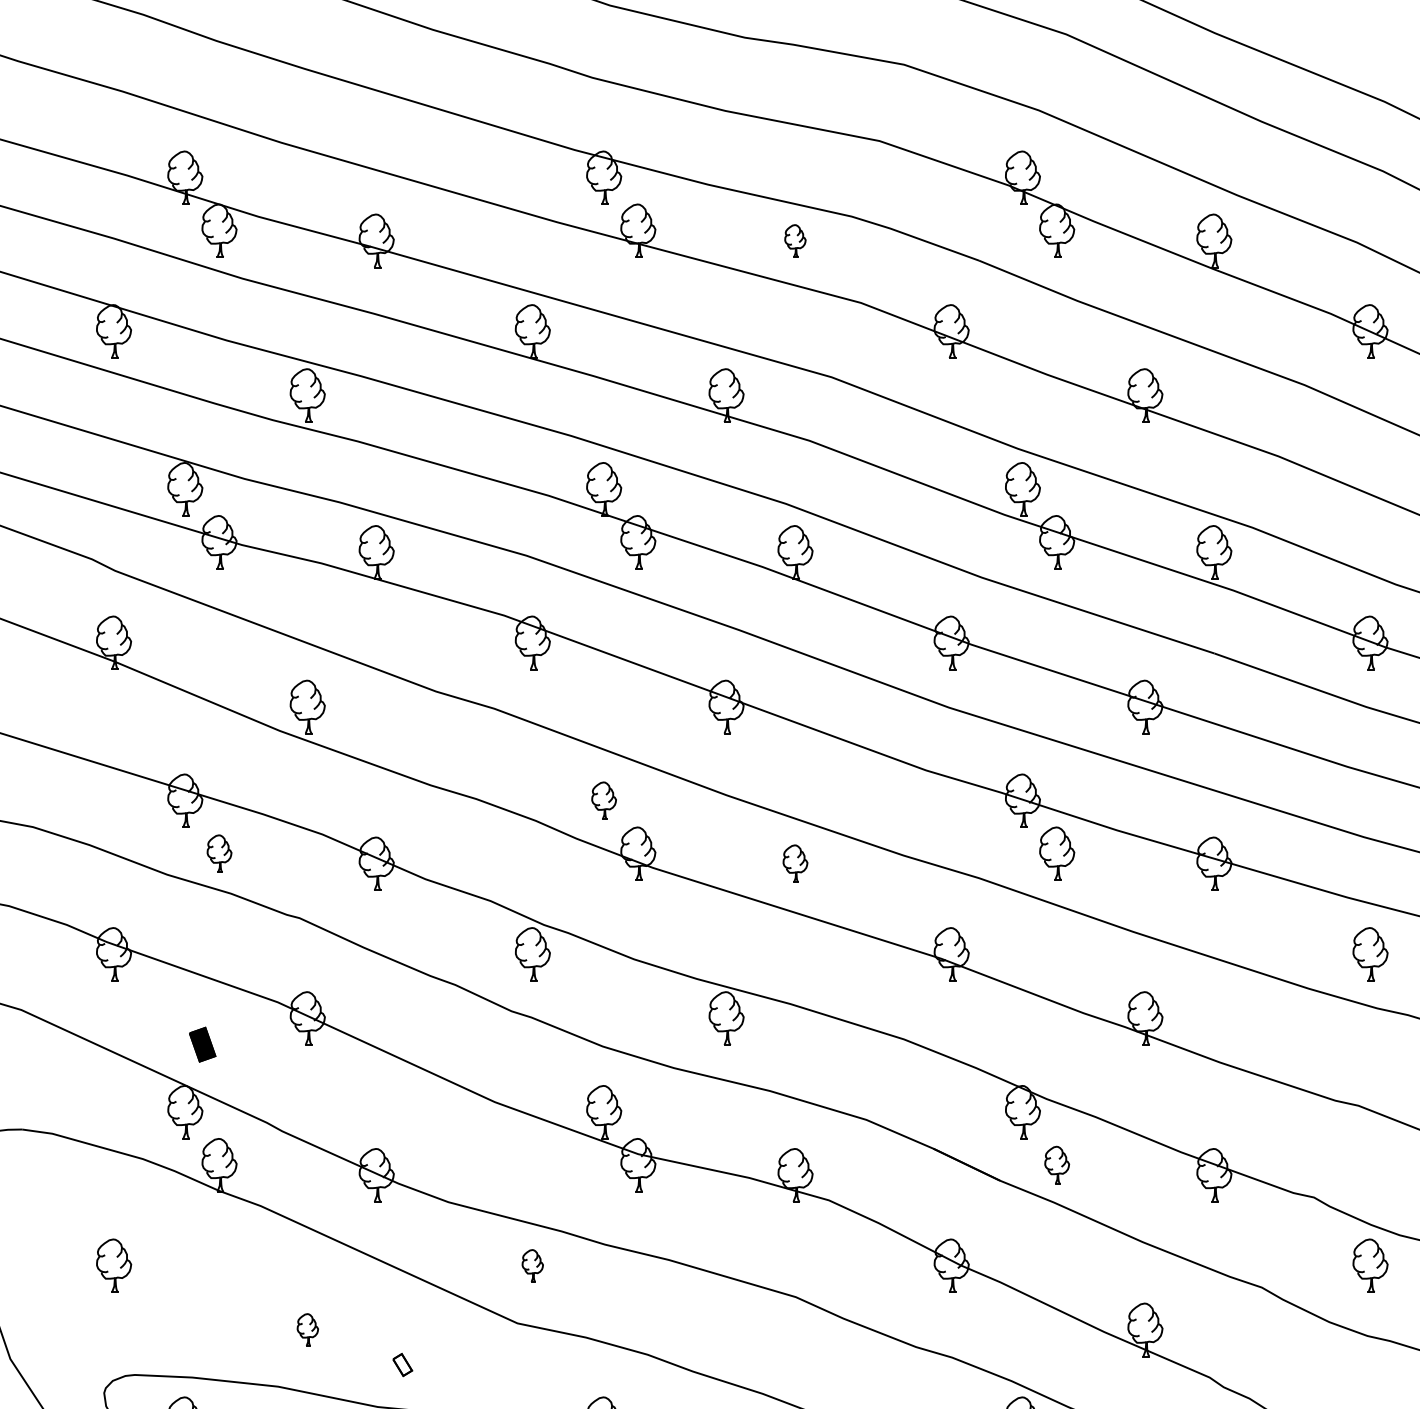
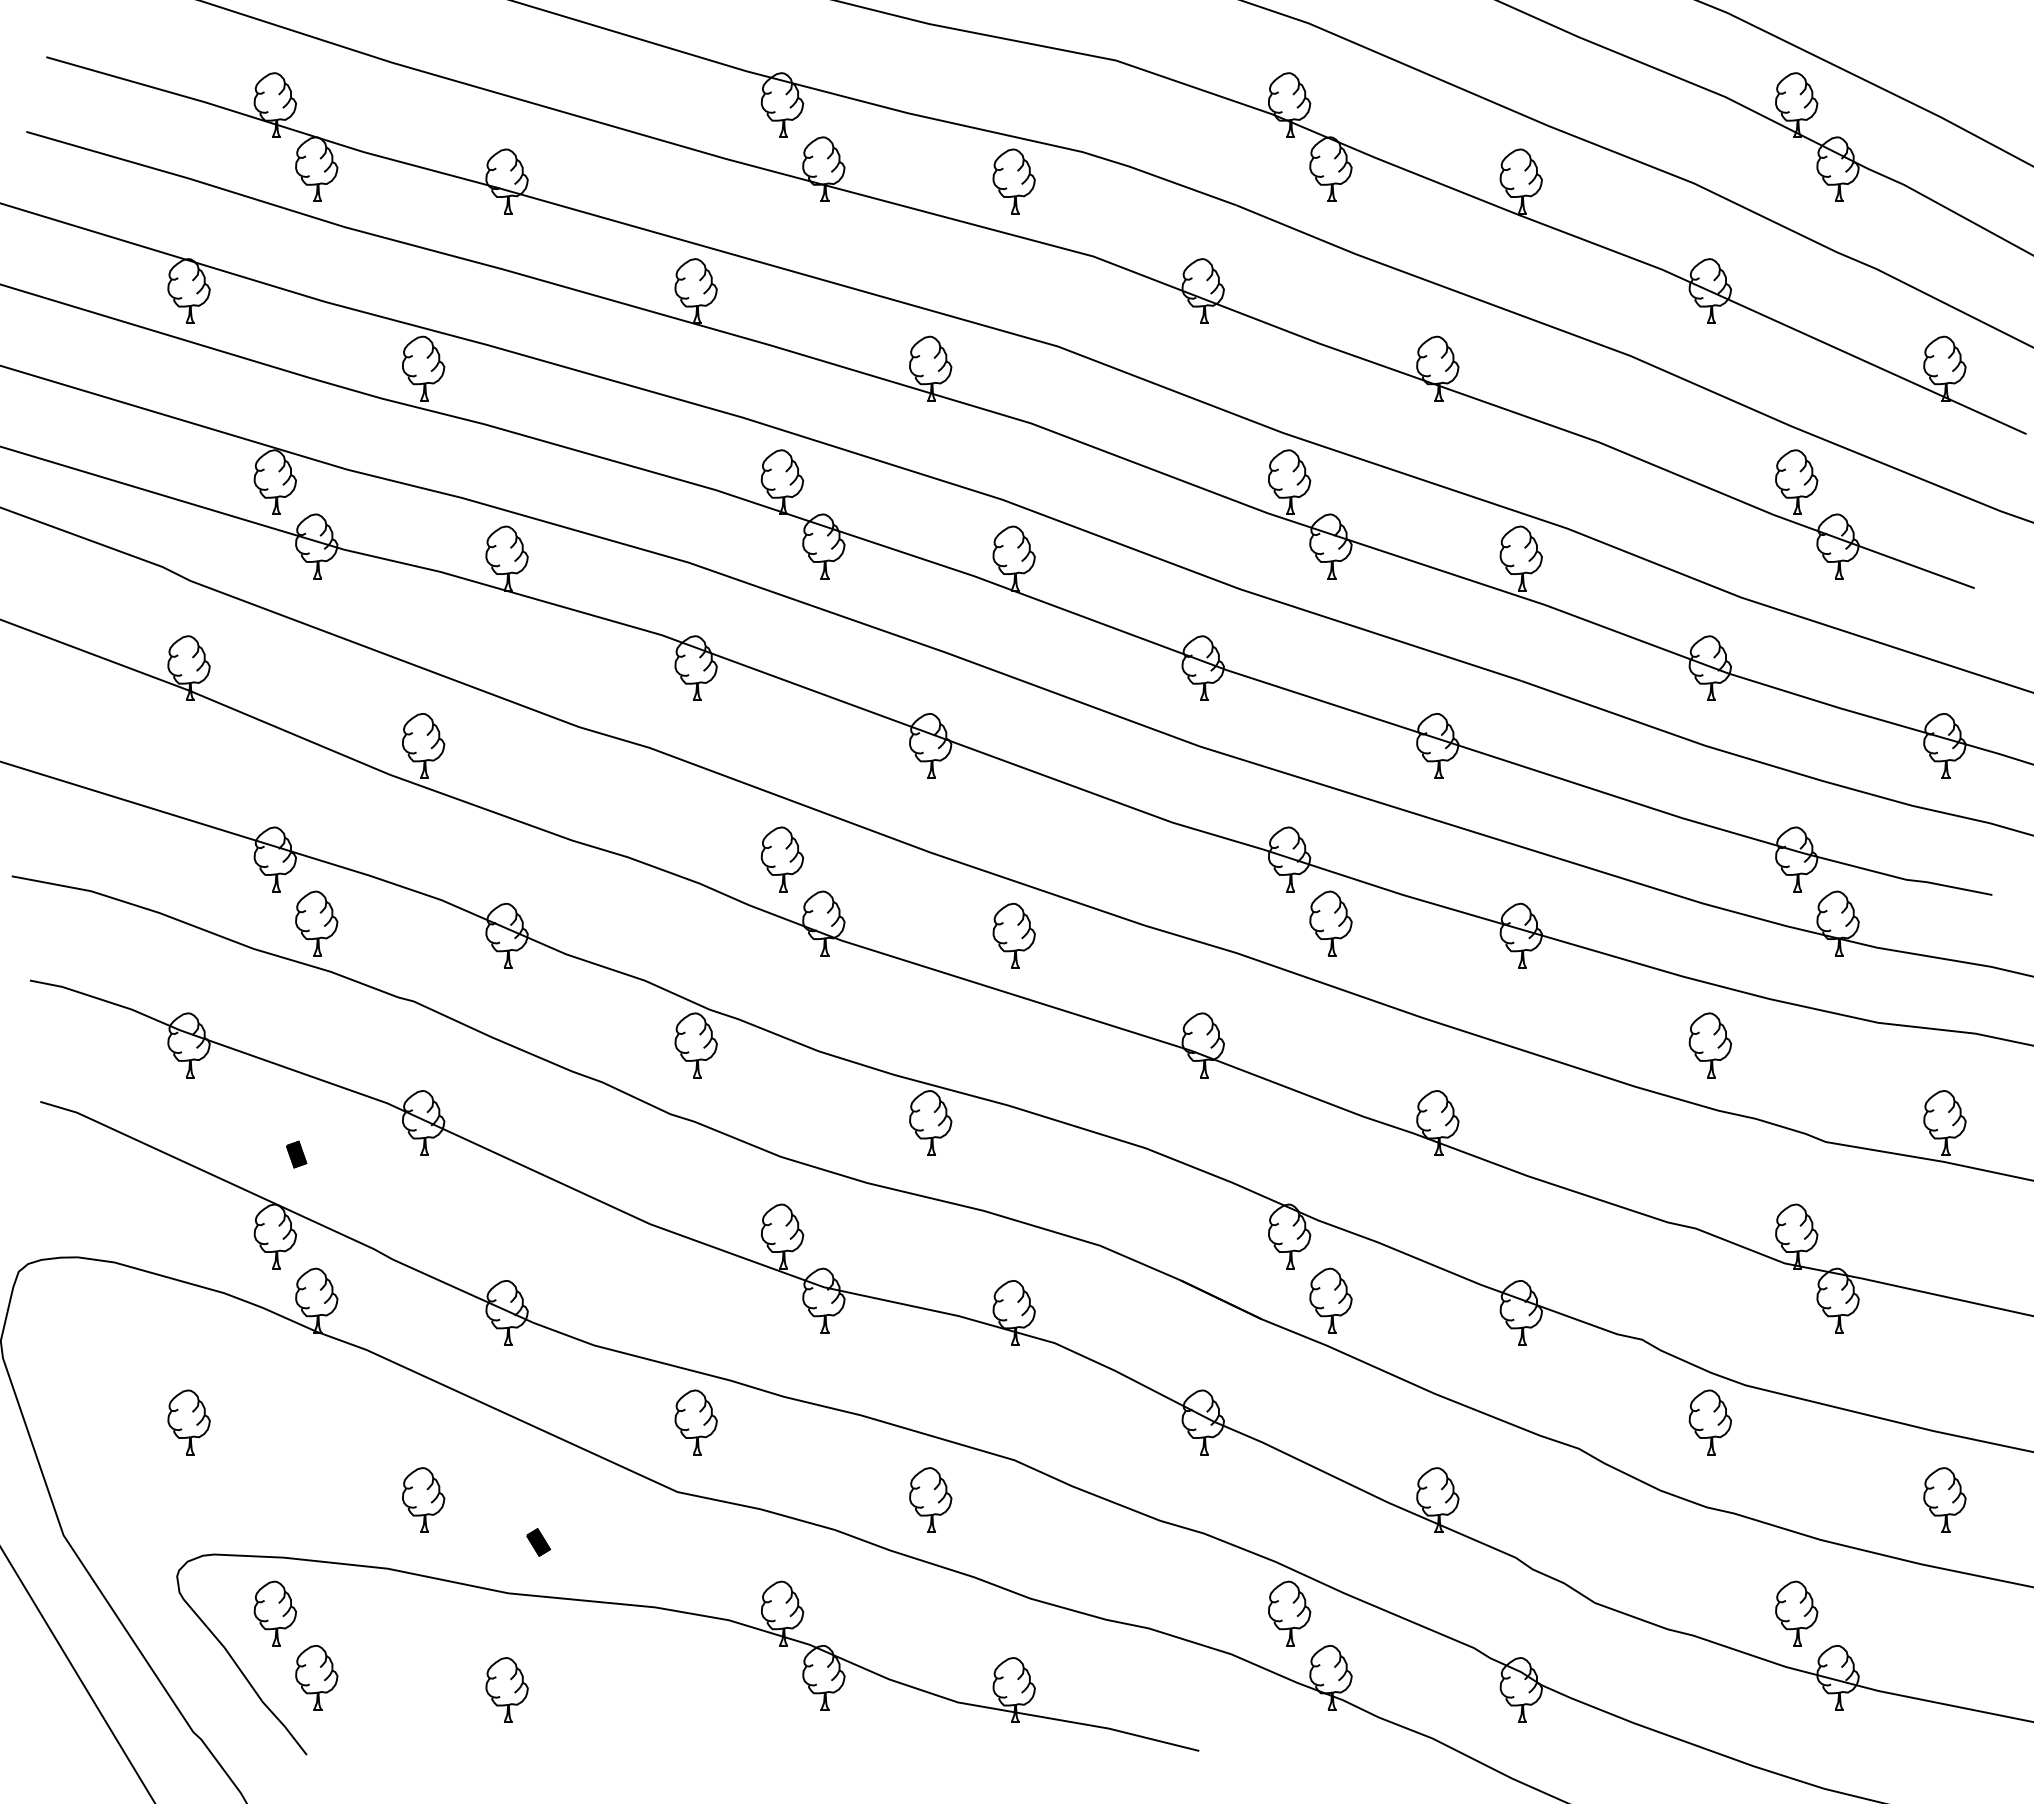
part: (794, 240) -> (1013, 181), size x1.67
part: (604, 800) -> (782, 859), size x1.43
part: (219, 853) -> (316, 923), size x1.43
part: (794, 863) -> (1013, 935), size x1.43
part: (202, 1044) -> (296, 1154), size x0.62
part: (1056, 1165) -> (1330, 1300), size x1.43
part: (532, 1265) -> (695, 1422), size x1.67
part: (307, 1329) -> (423, 1499), size x1.67
part: (726, 1329) -> (930, 1499), added
fill: (402, 1365) -> (538, 1542), added

